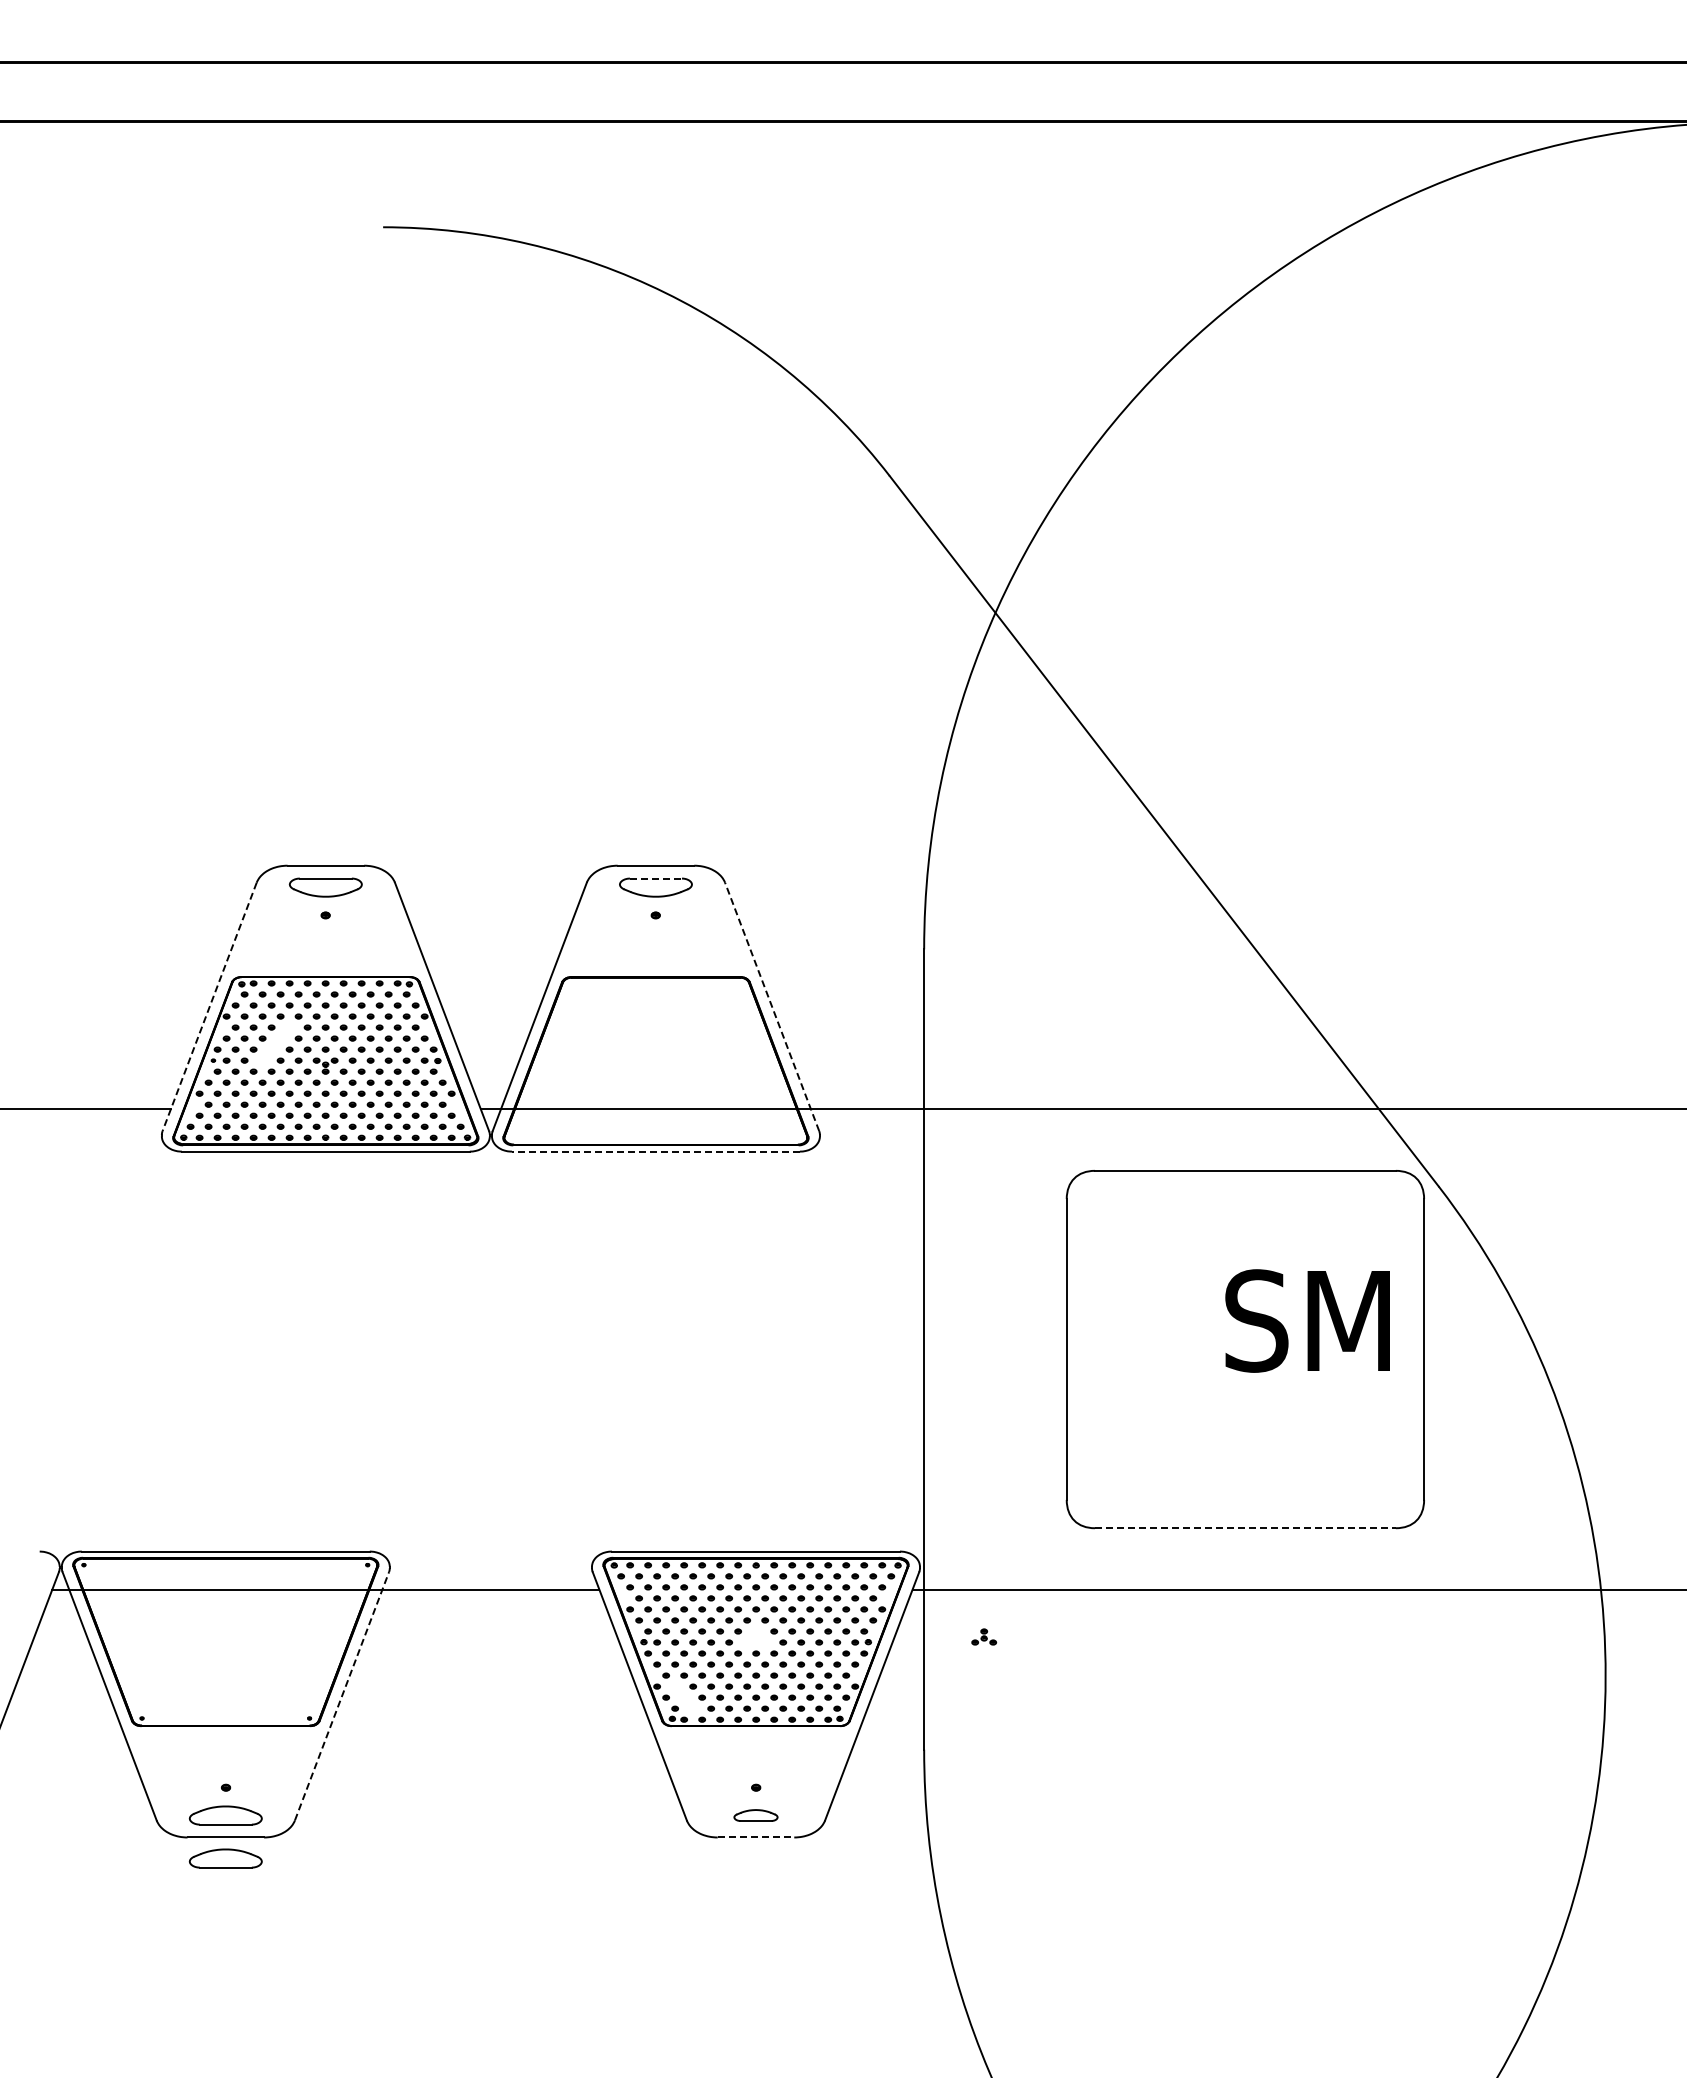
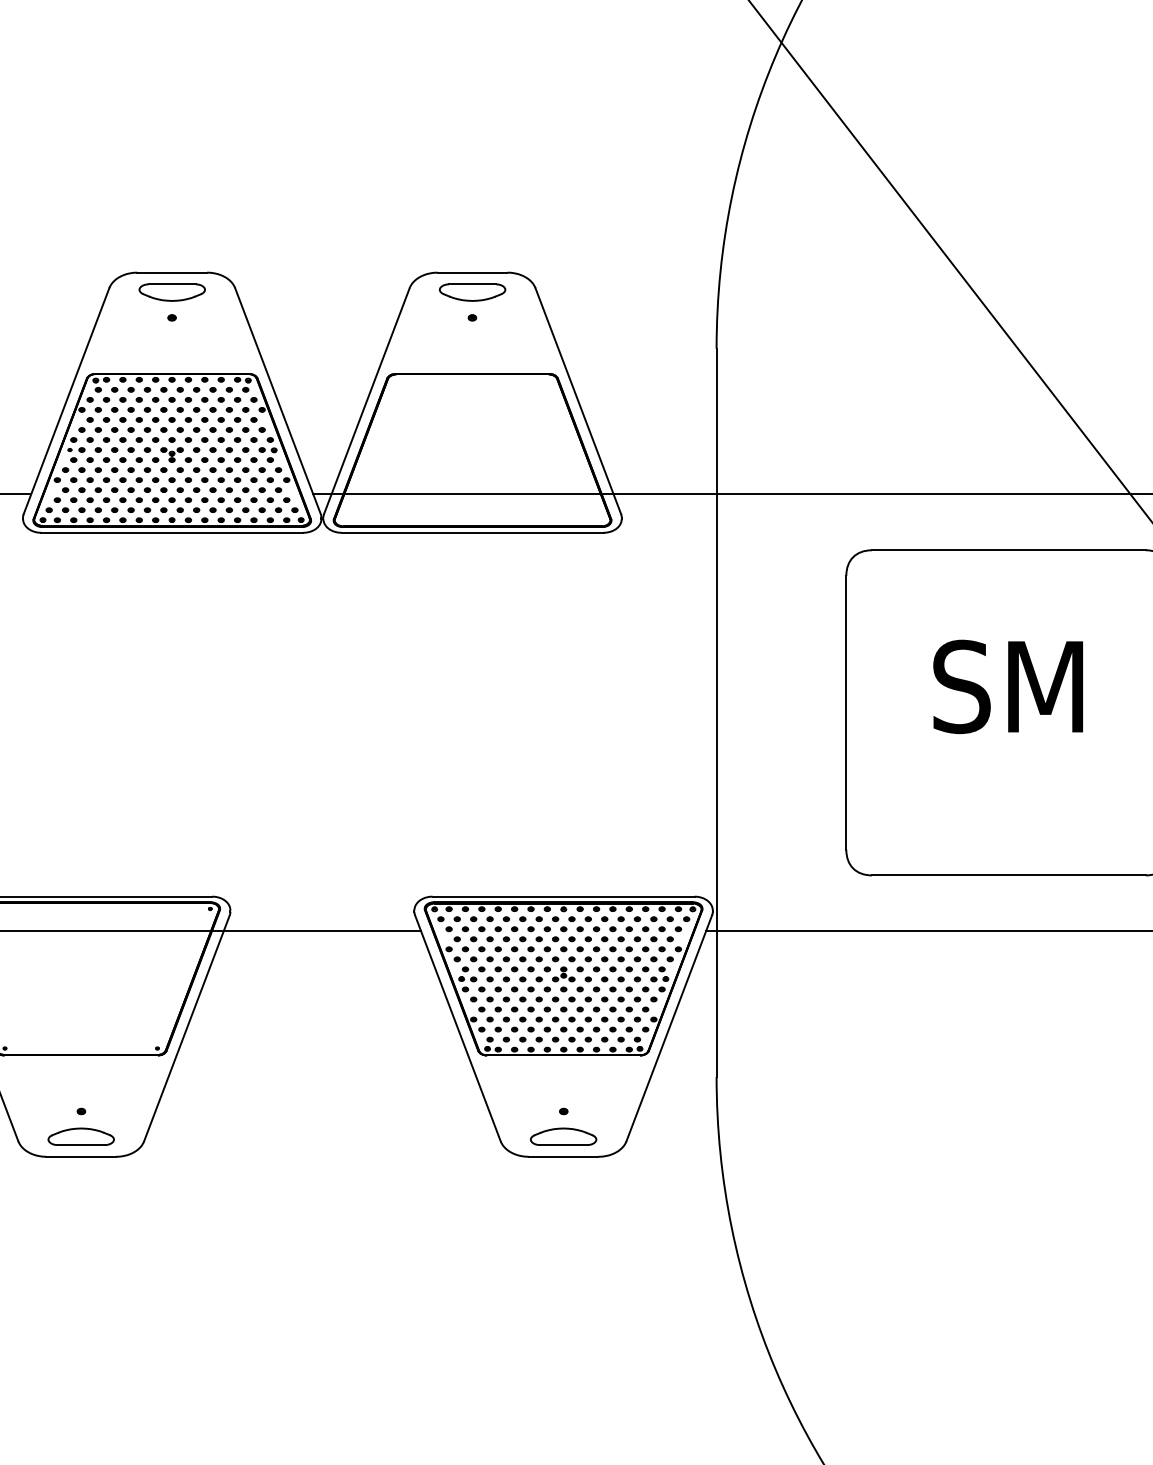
line: (656, 878) -> (473, 284), dashed -> solid
line: (209, 1006) -> (66, 400), dashed -> solid
line: (772, 1006) -> (578, 400), dashed -> solid
part: (275, 1043) -> (126, 434), added
line: (655, 1151) -> (472, 532), dashed -> solid
text: (1307, 1320) -> (1008, 686), moved
line: (1245, 1528) -> (1008, 875), dashed -> solid
part: (984, 1636) -> (564, 973), moved
line: (342, 1696) -> (187, 1028), dashed -> solid
part: (683, 1697) -> (497, 1029), added
part: (755, 1815) -> (563, 1136), size x1.67
line: (756, 1837) -> (564, 1156), dashed -> solid
part: (225, 1858) -> (80, 1175), removed

